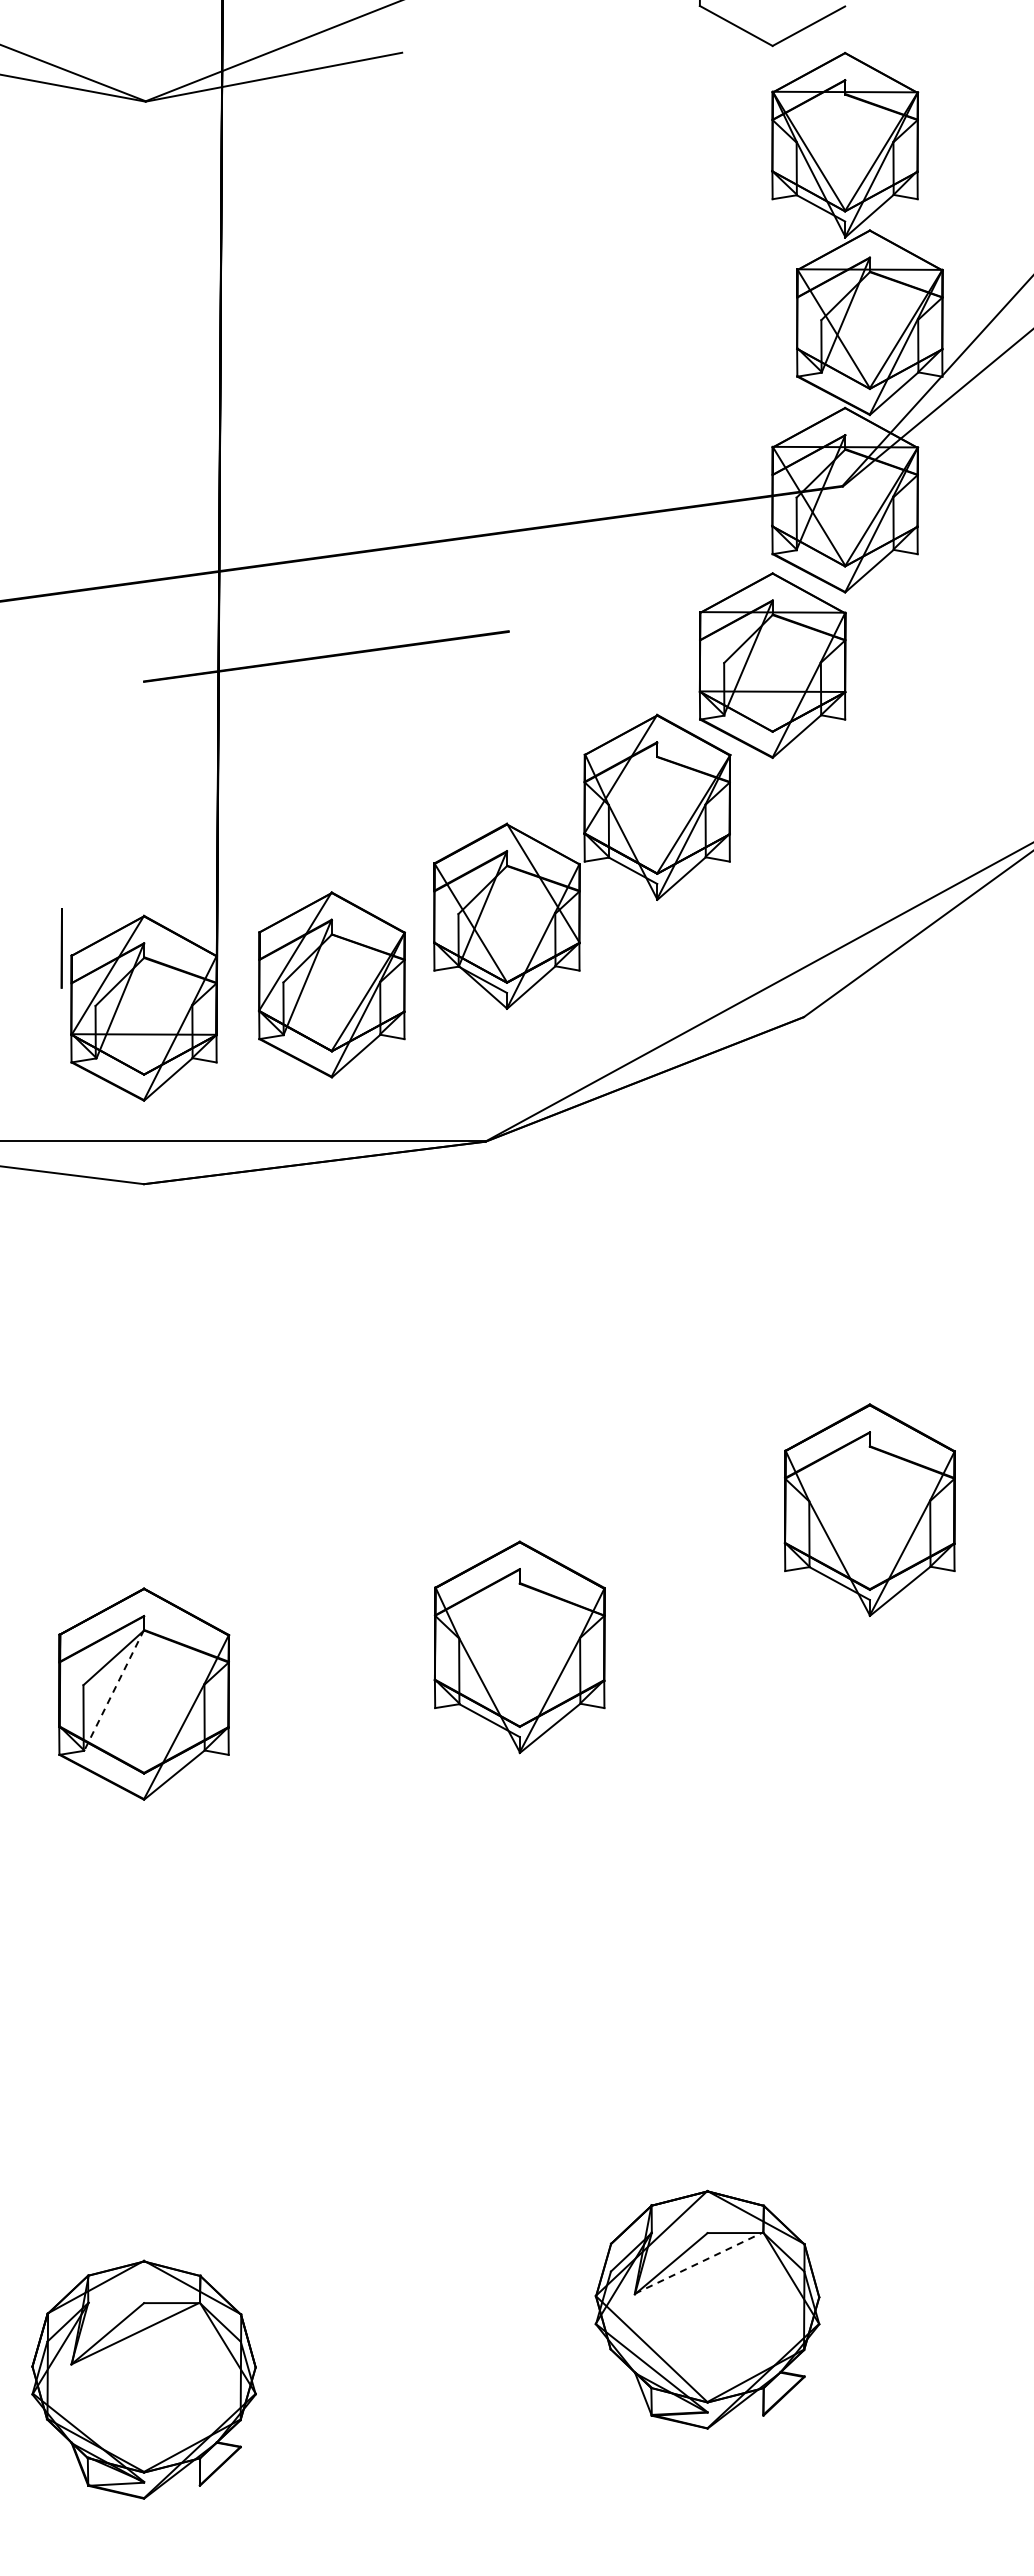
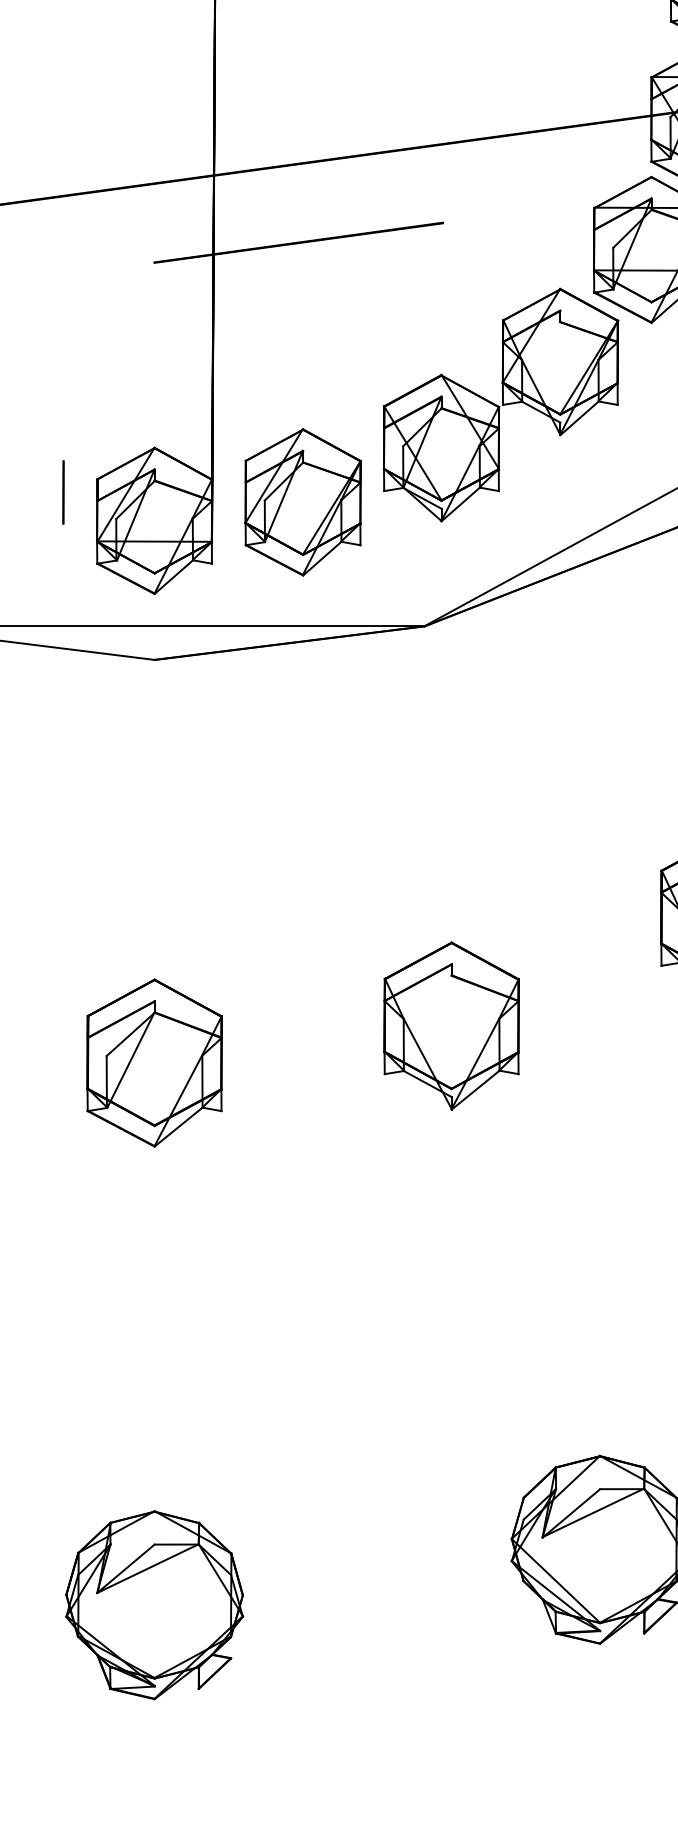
line: (61, 948) -> (63, 492), moved
line: (114, 1690) -> (131, 1060), dashed -> solid
line: (699, 2262) -> (593, 1512), dashed -> solid

